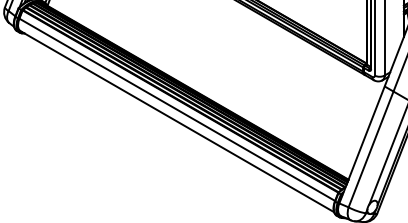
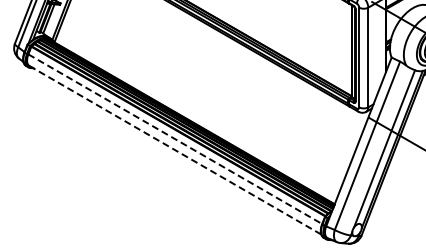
line: (177, 110) -> (175, 139), solid -> dashed
line: (177, 121) -> (175, 150), solid -> dashed

